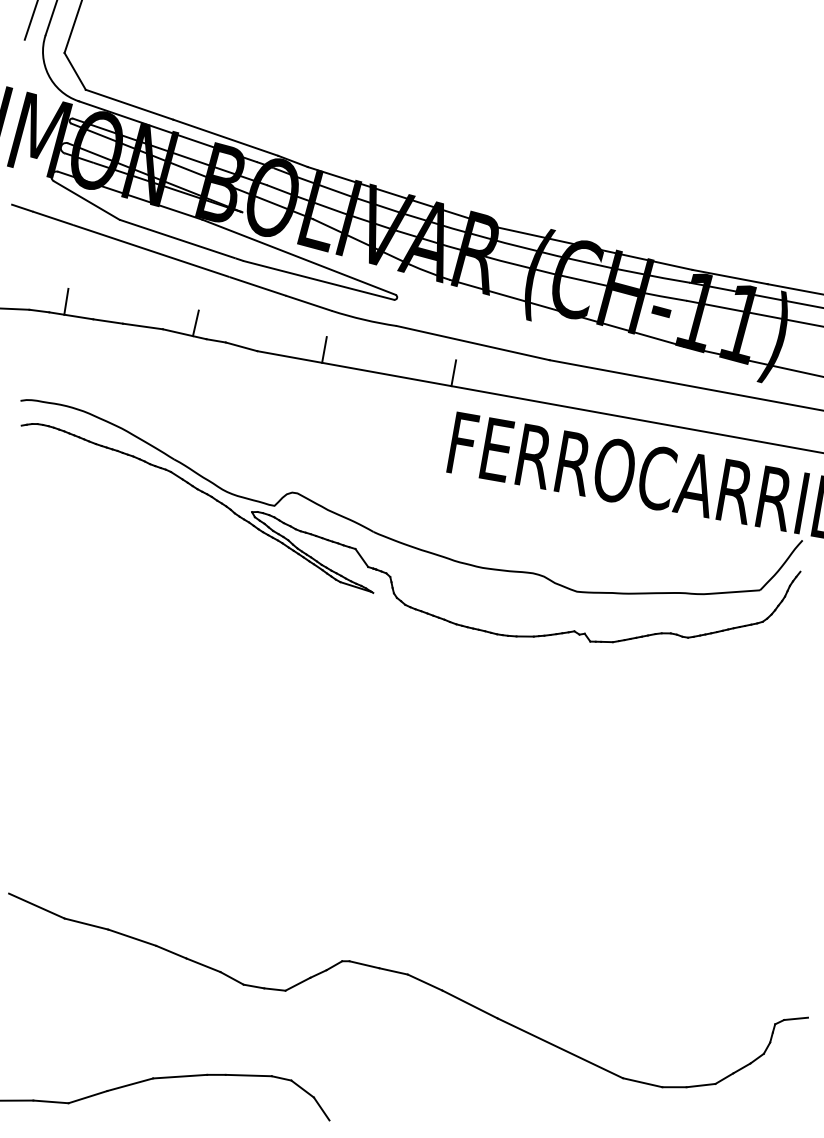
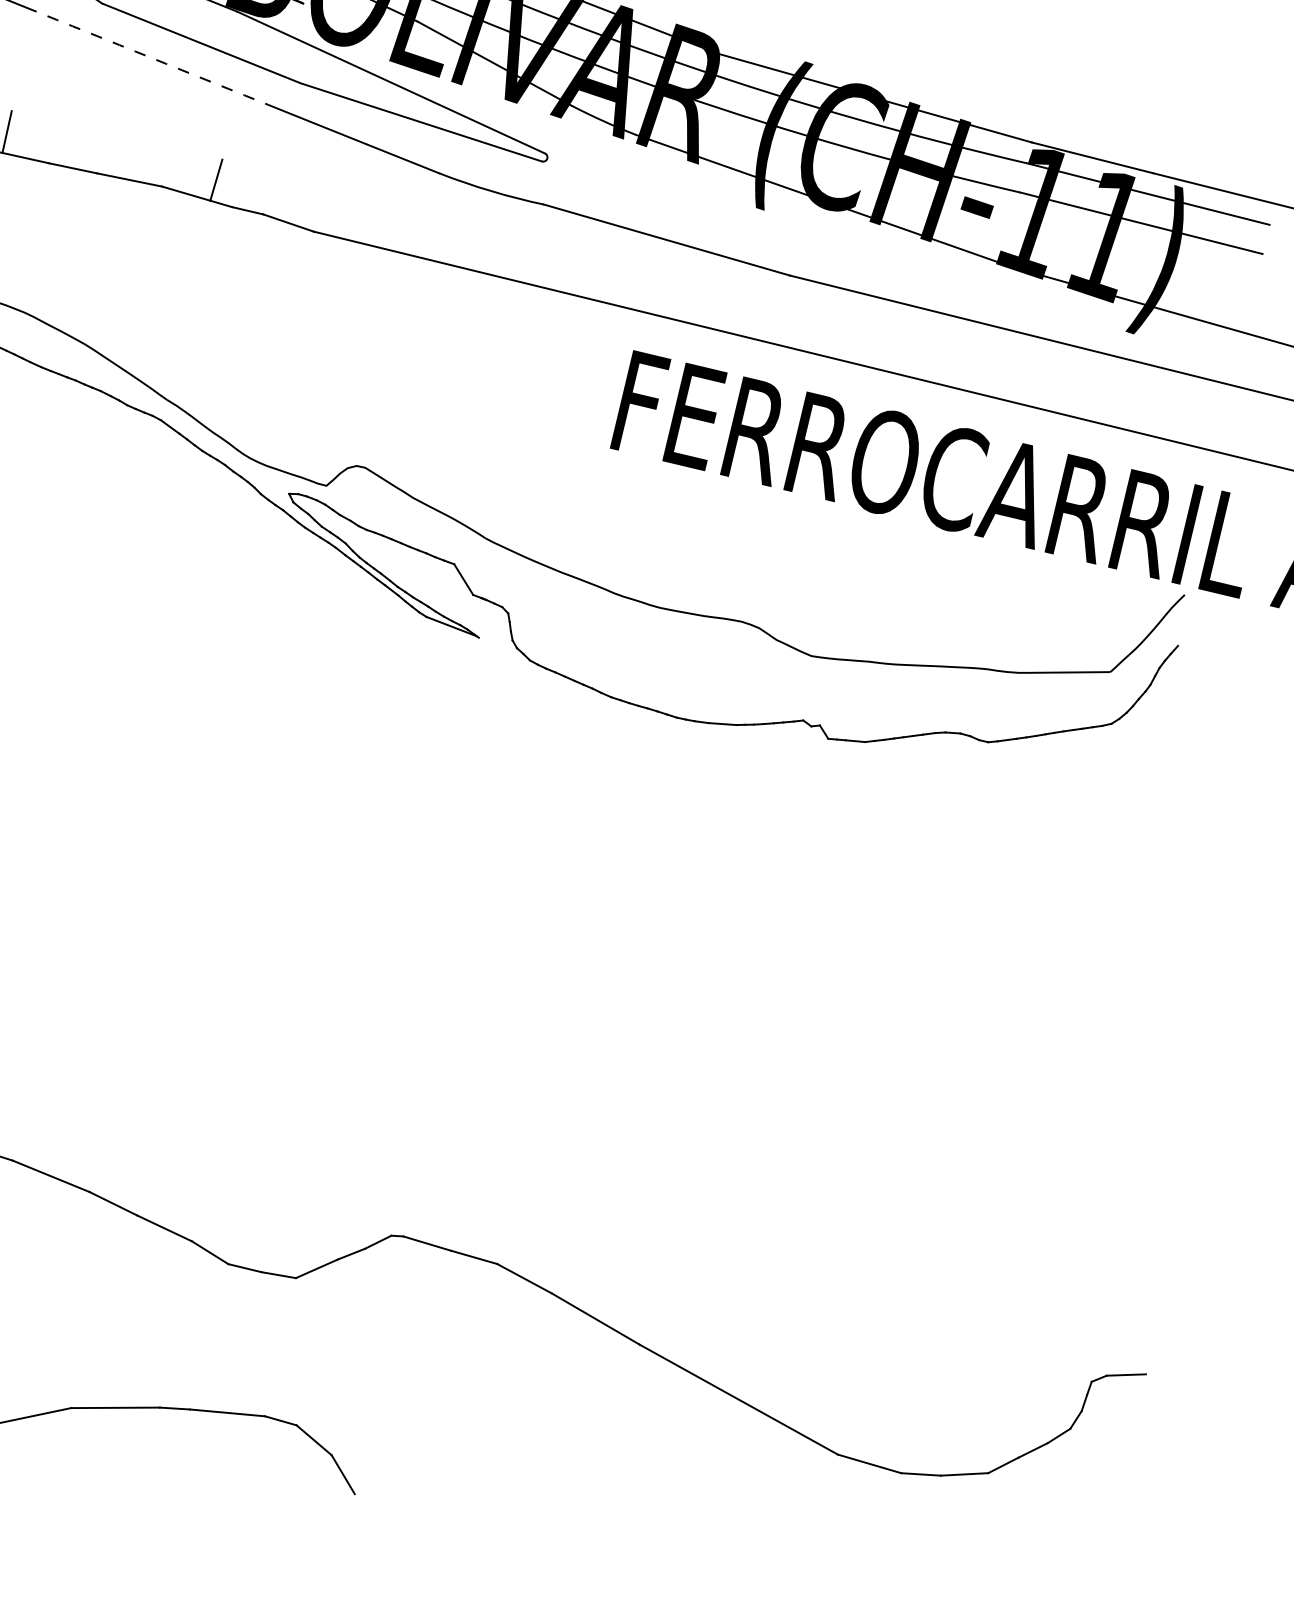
arc: (151, 251) -> (151, 58), solid -> dashed
line: (324, 349) -> (423, 235), removed
line: (453, 373) -> (631, 287), removed

